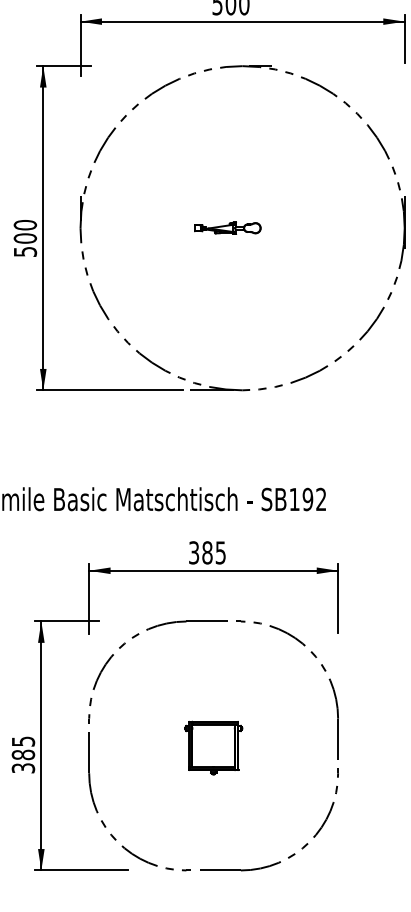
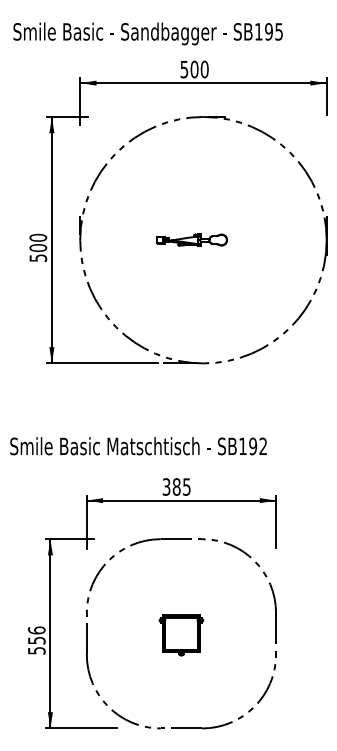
part: (228, 228) -> (192, 240), size x1.4
text: (23, 754) -> (36, 640), 385 -> 556

